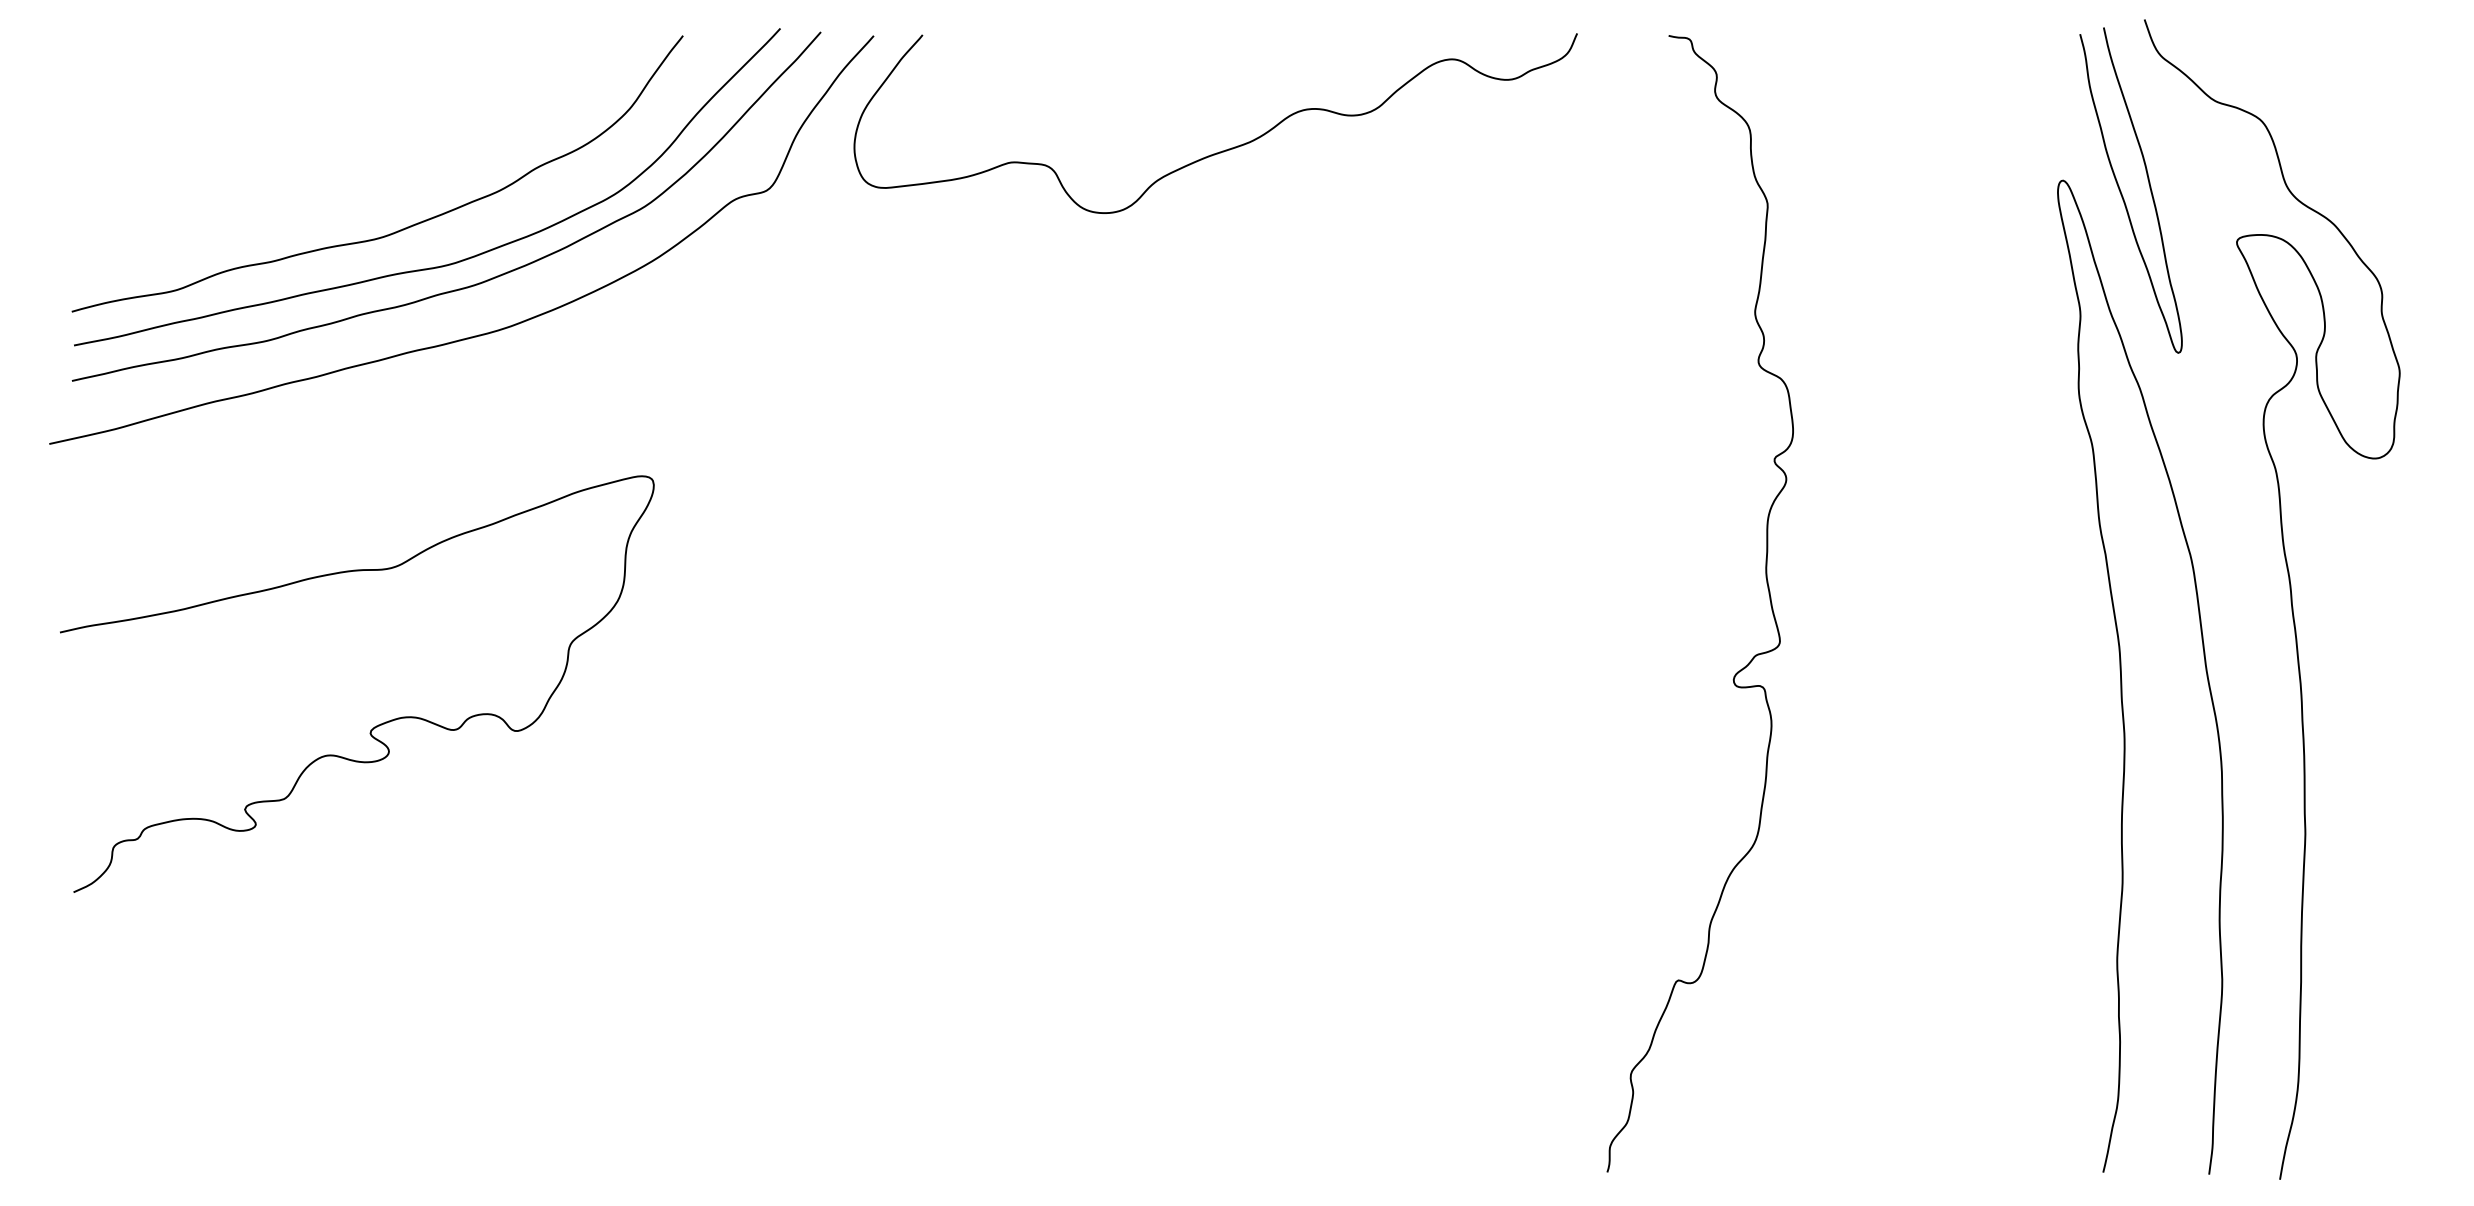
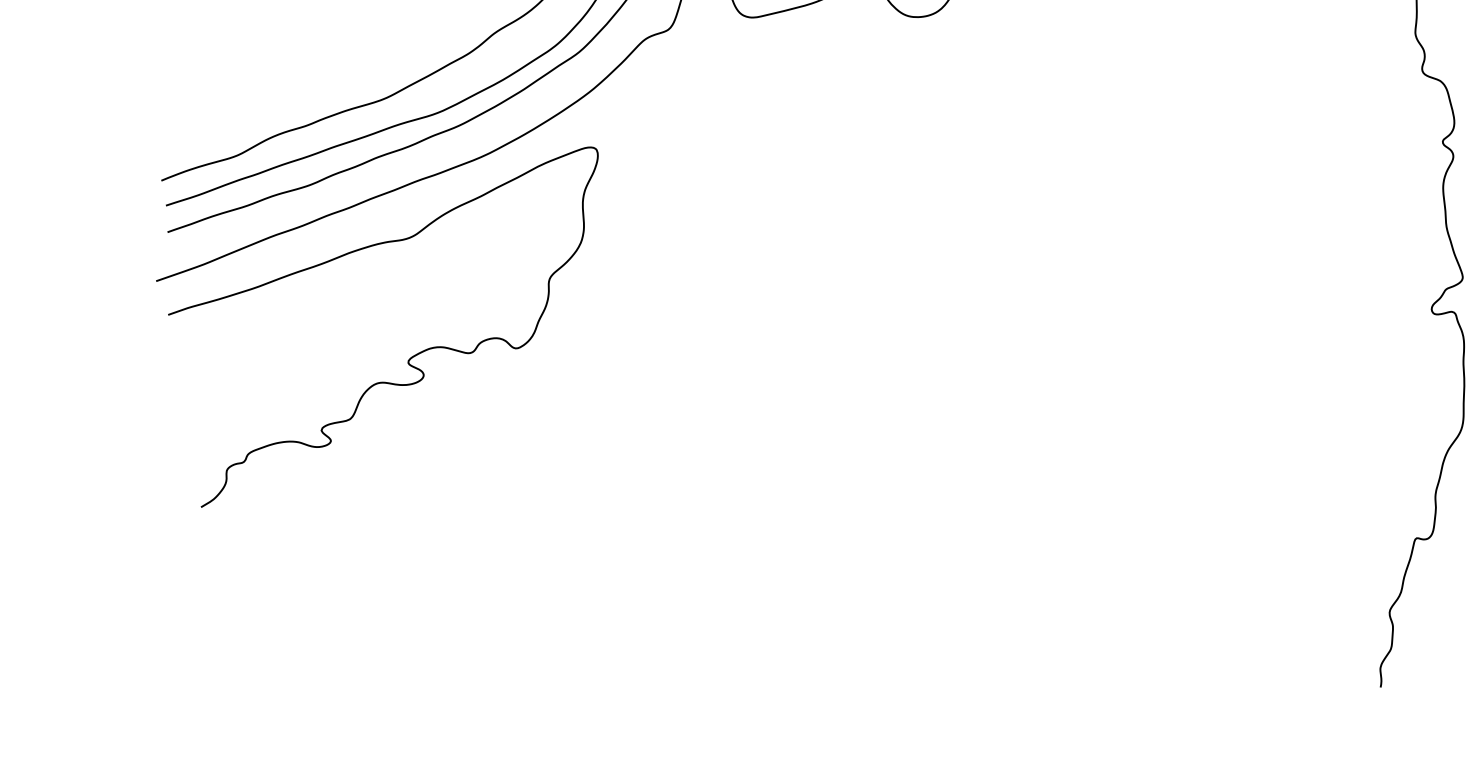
curve: (378, 724) -> (413, 355), moved

